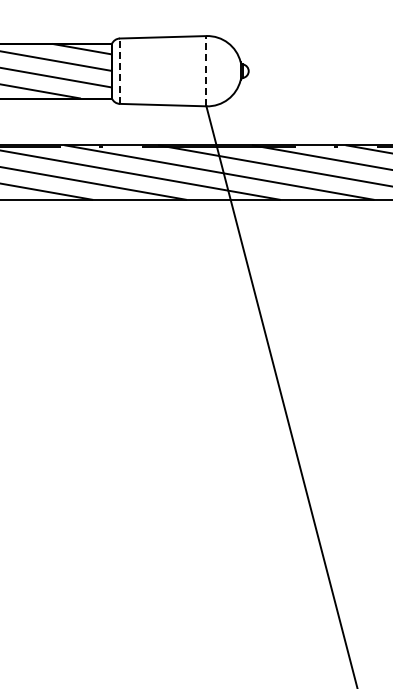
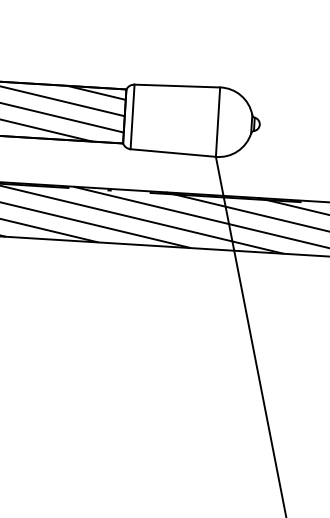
line: (206, 70) -> (218, 121), dashed -> solid
line: (119, 71) -> (132, 117), dashed -> solid

